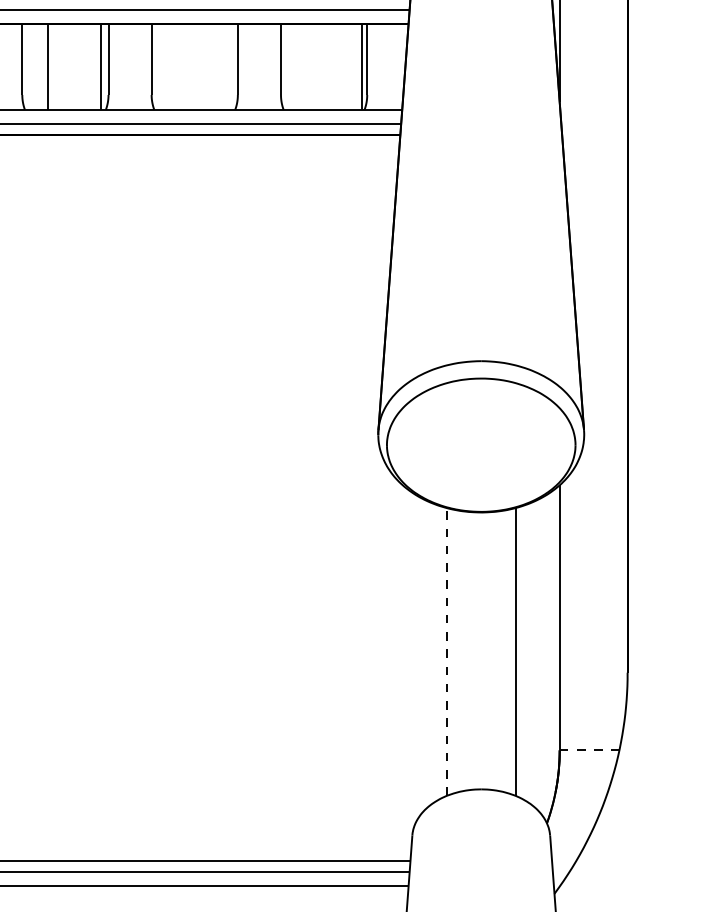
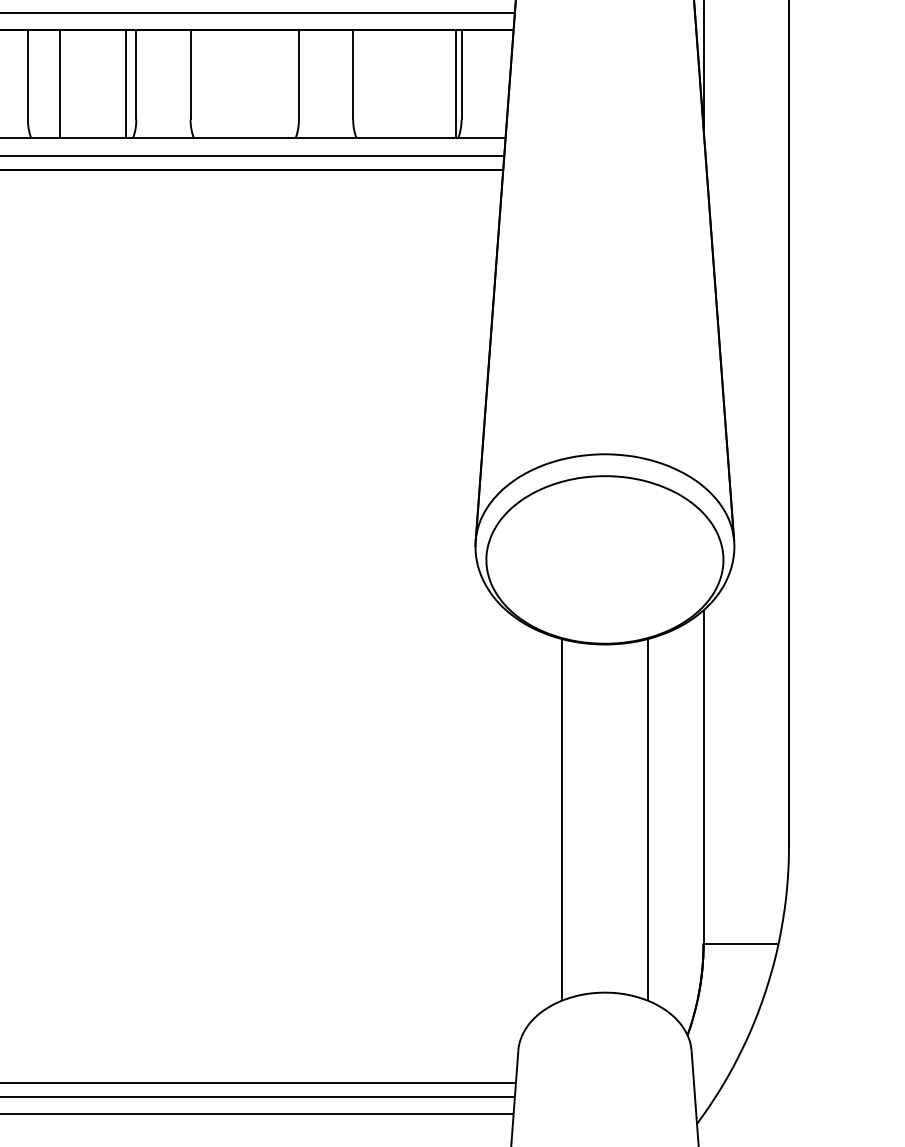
line: (446, 651) -> (561, 819), dashed -> solid
line: (589, 750) -> (741, 943), dashed -> solid

